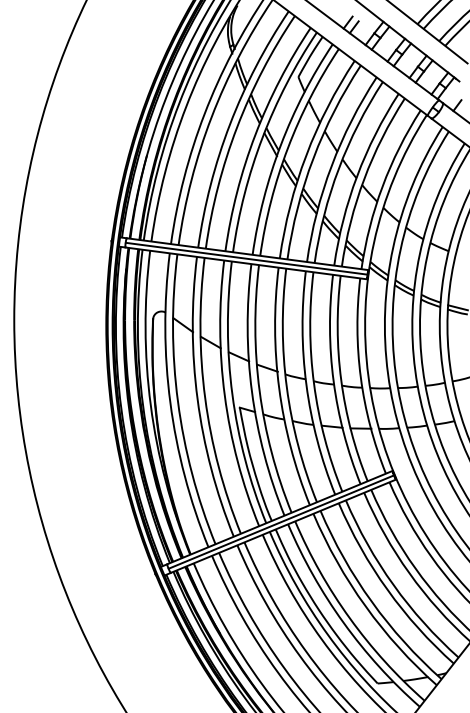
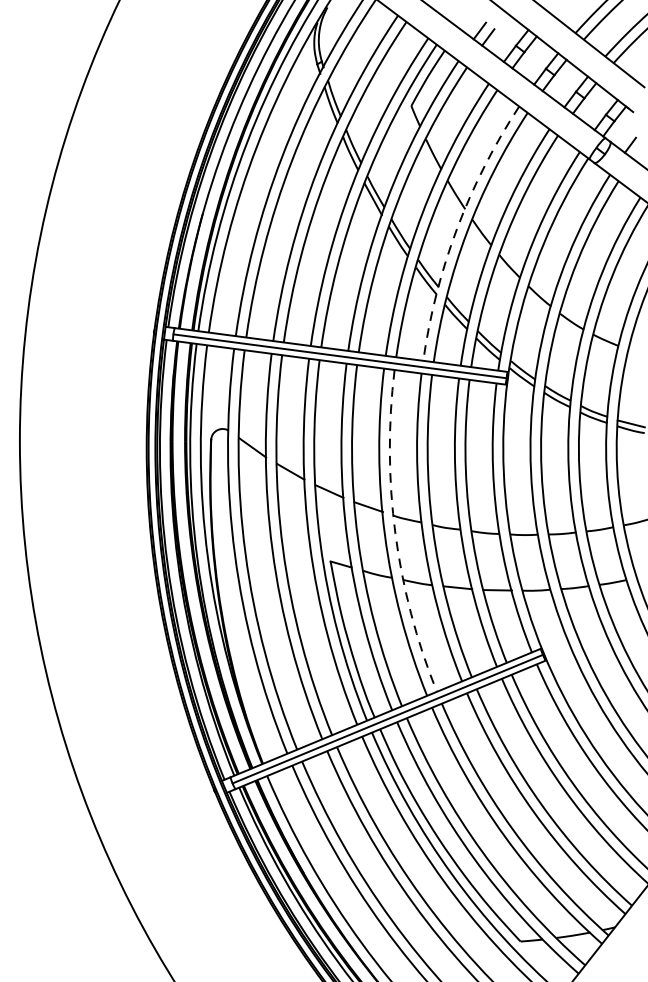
arc: (331, 165) -> (456, 227), solid -> dashed
arc: (286, 387) -> (394, 533), solid -> dashed

